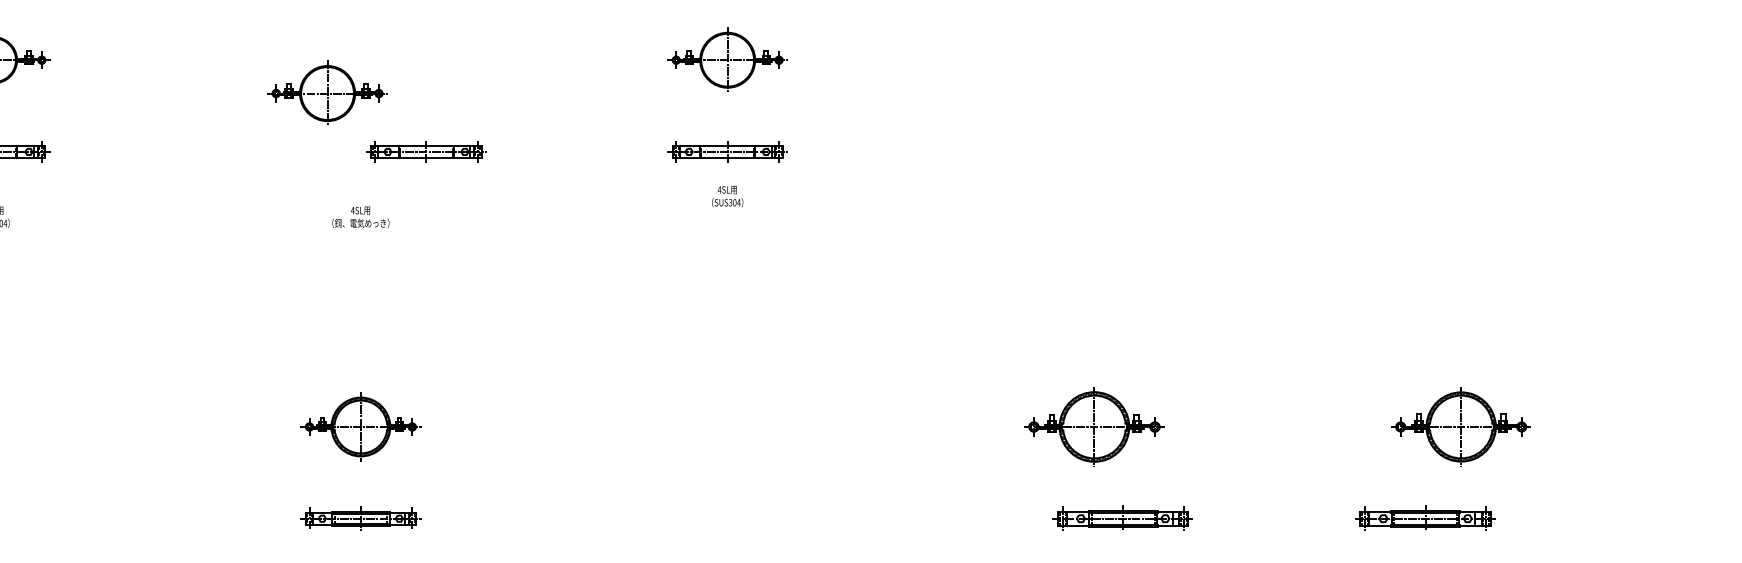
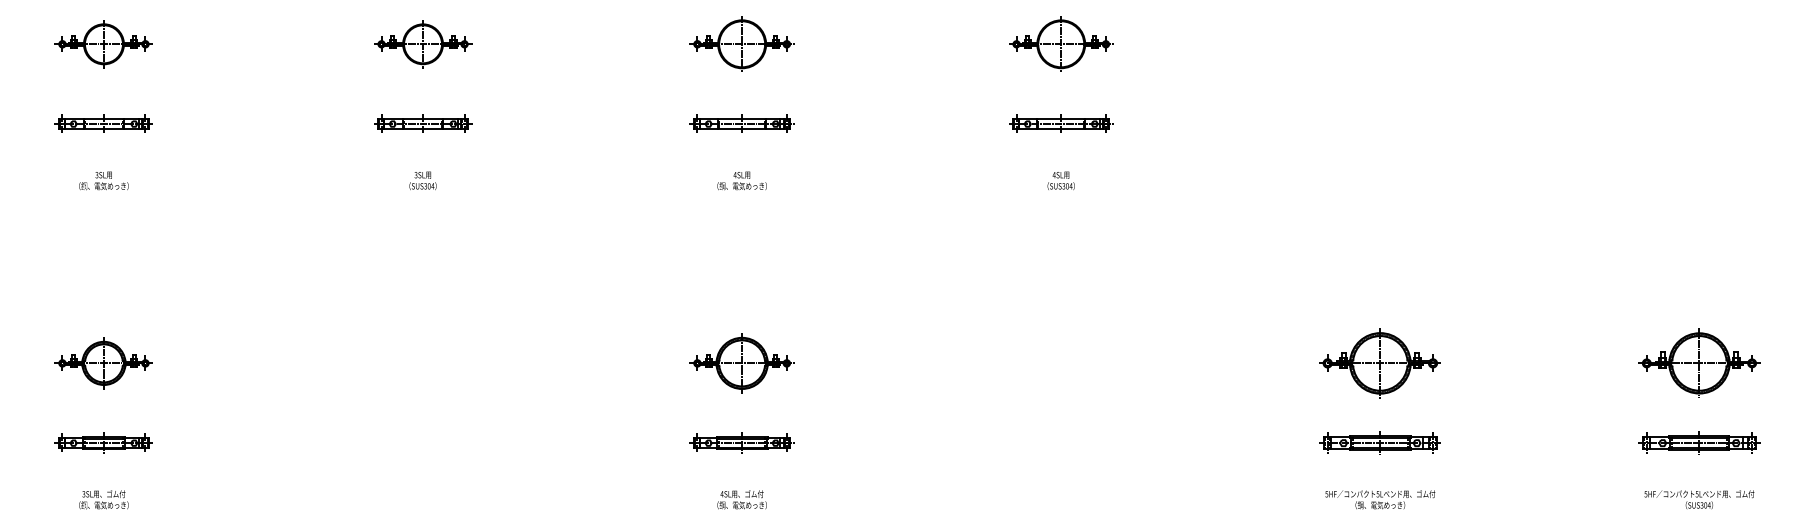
part: (326, 92) -> (741, 43), moved
part: (425, 151) -> (741, 123), moved
text: (726, 196) -> (1060, 180), moved
part: (1122, 517) -> (1379, 442), moved
part: (1425, 517) -> (1699, 442), moved

